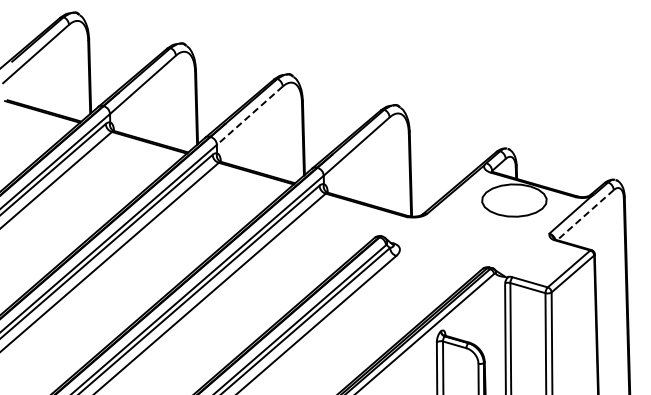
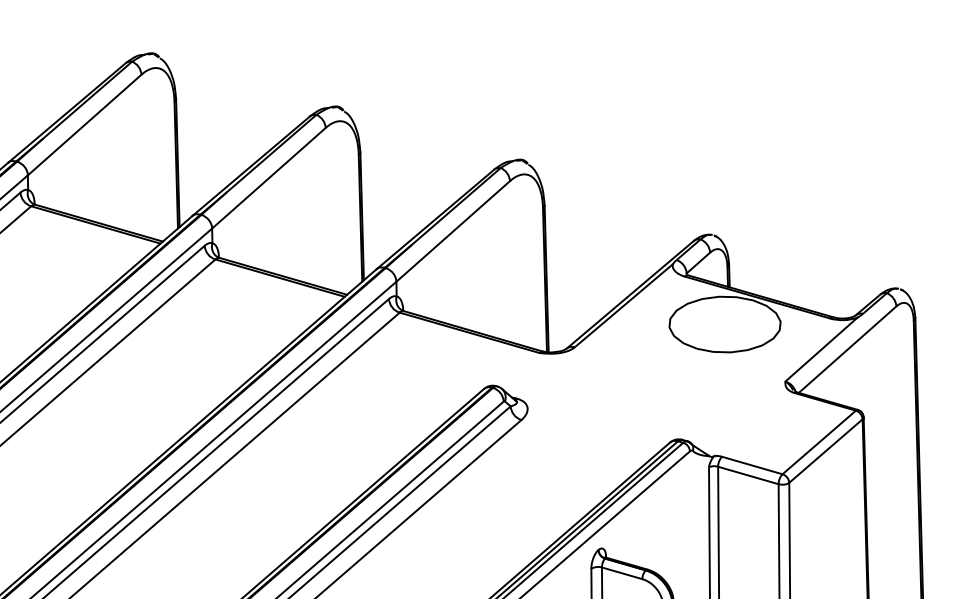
line: (249, 116) -> (268, 179), dashed -> solid
line: (585, 215) -> (847, 350), dashed -> solid

